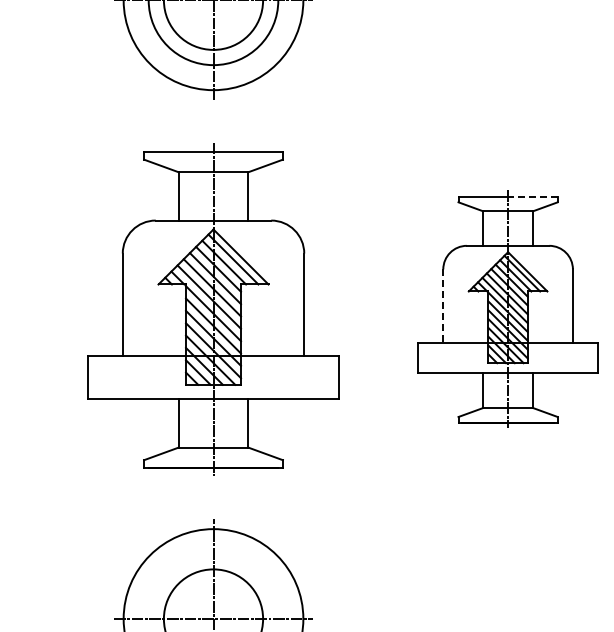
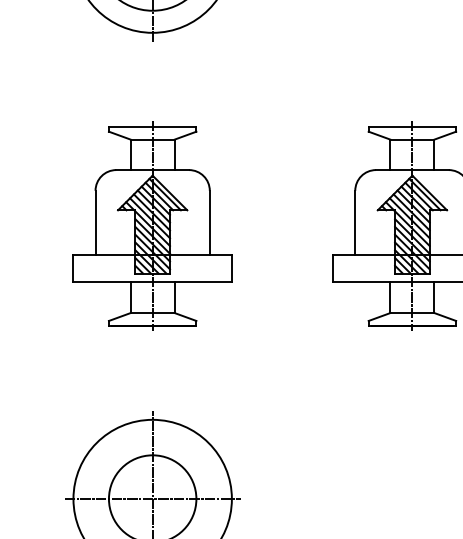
line: (532, 196) -> (433, 126), dashed -> solid
line: (443, 305) -> (355, 222), dashed -> solid
part: (213, 308) -> (152, 225), size x0.71

